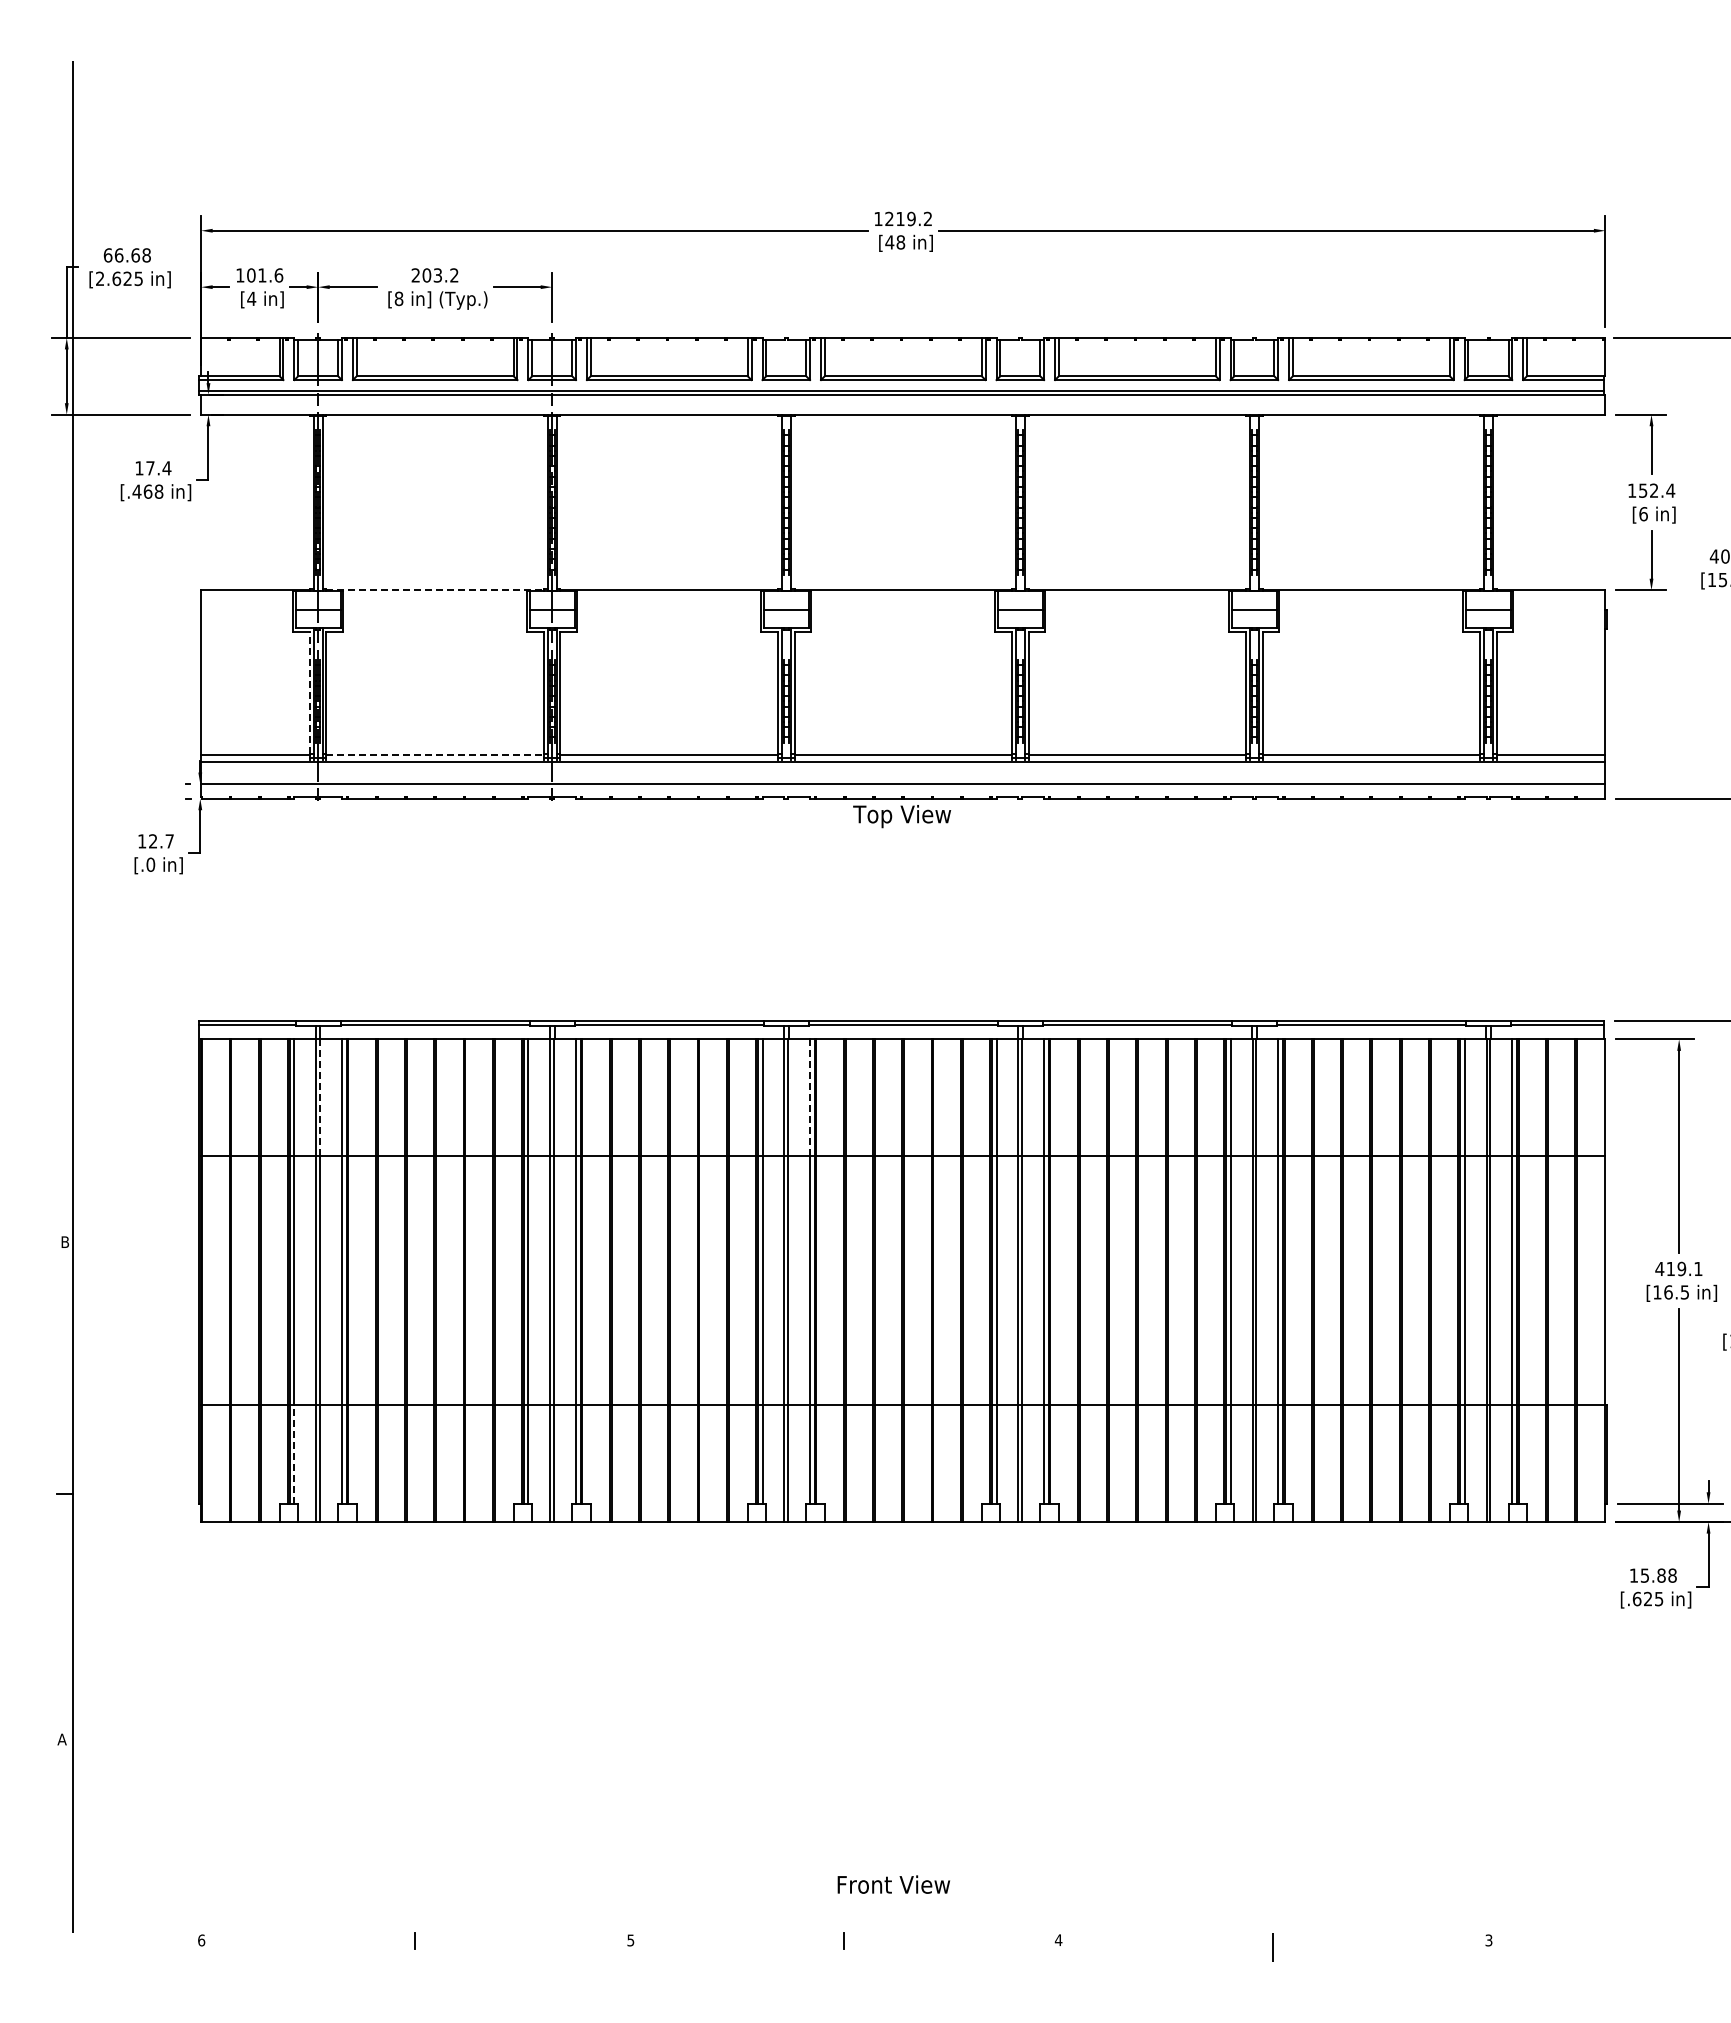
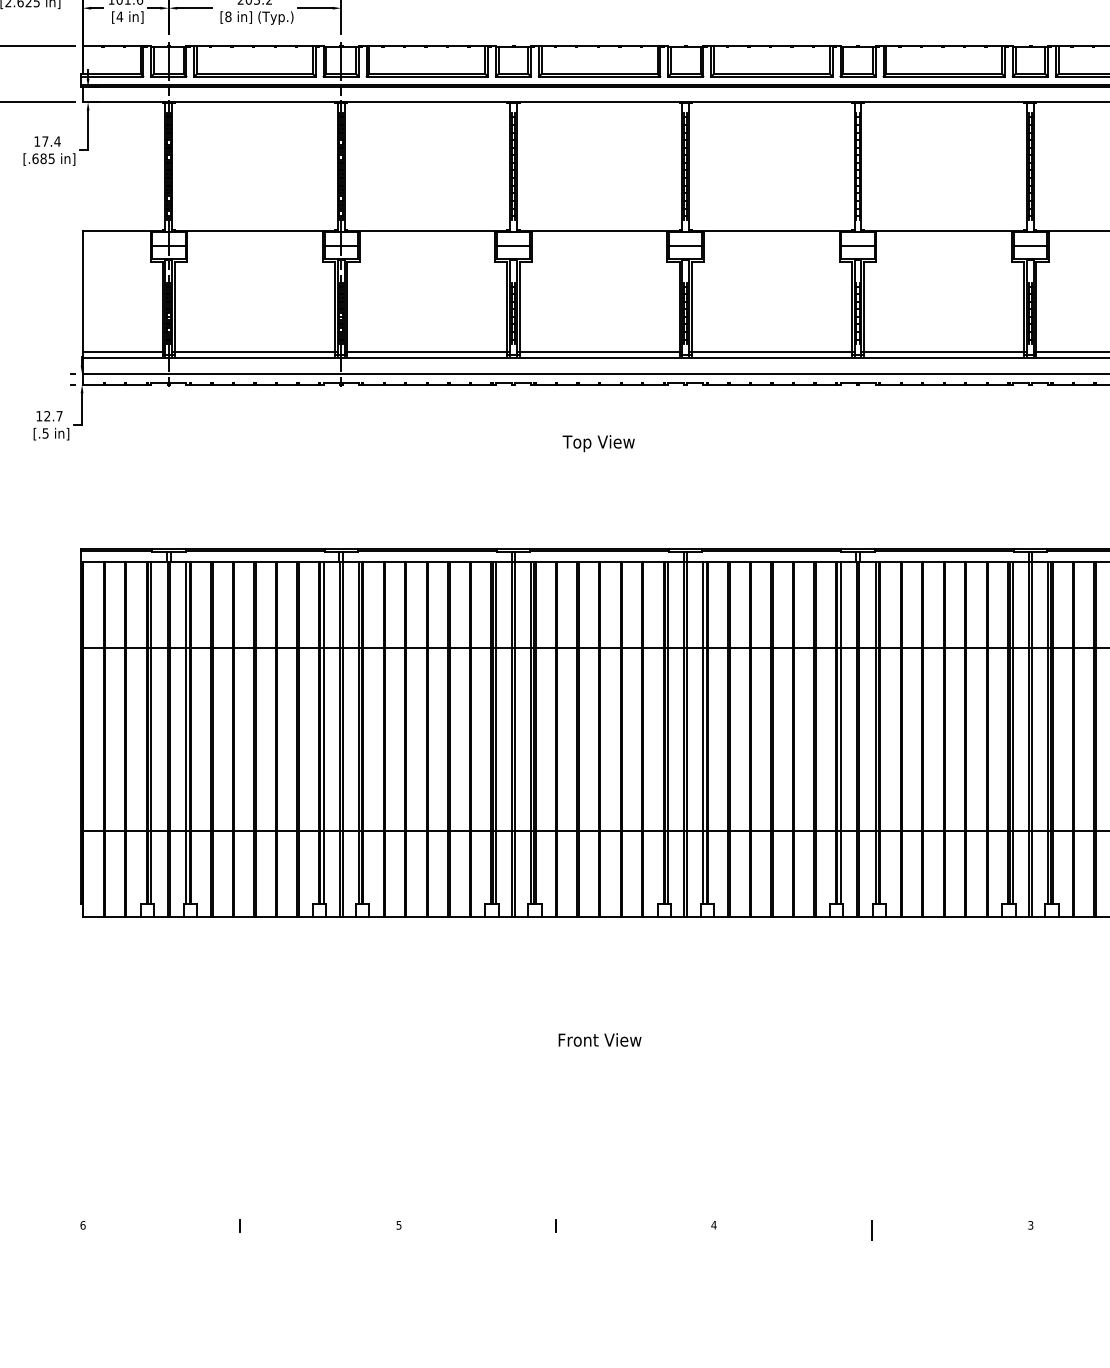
text: (147, 491) -> (43, 158), [.468 -> [.685
line: (435, 590) -> (255, 231), dashed -> solid
line: (309, 693) -> (162, 307), dashed -> solid
line: (435, 754) -> (255, 352), dashed -> solid
text: (902, 816) -> (599, 443), moved
text: (150, 864) -> (45, 433), [.0 -> [.5
line: (320, 1097) -> (170, 604), dashed -> solid
line: (810, 1097) -> (531, 604), dashed -> solid
line: (294, 1453) -> (151, 866), dashed -> solid
text: (893, 1884) -> (599, 1039), moved

